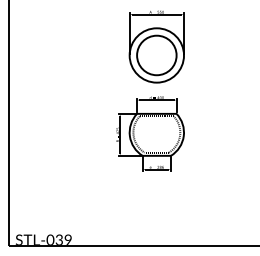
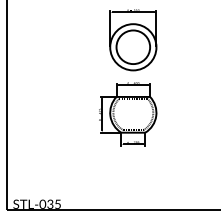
text: (67, 239) -> (57, 203), STL-039 -> STL-035

